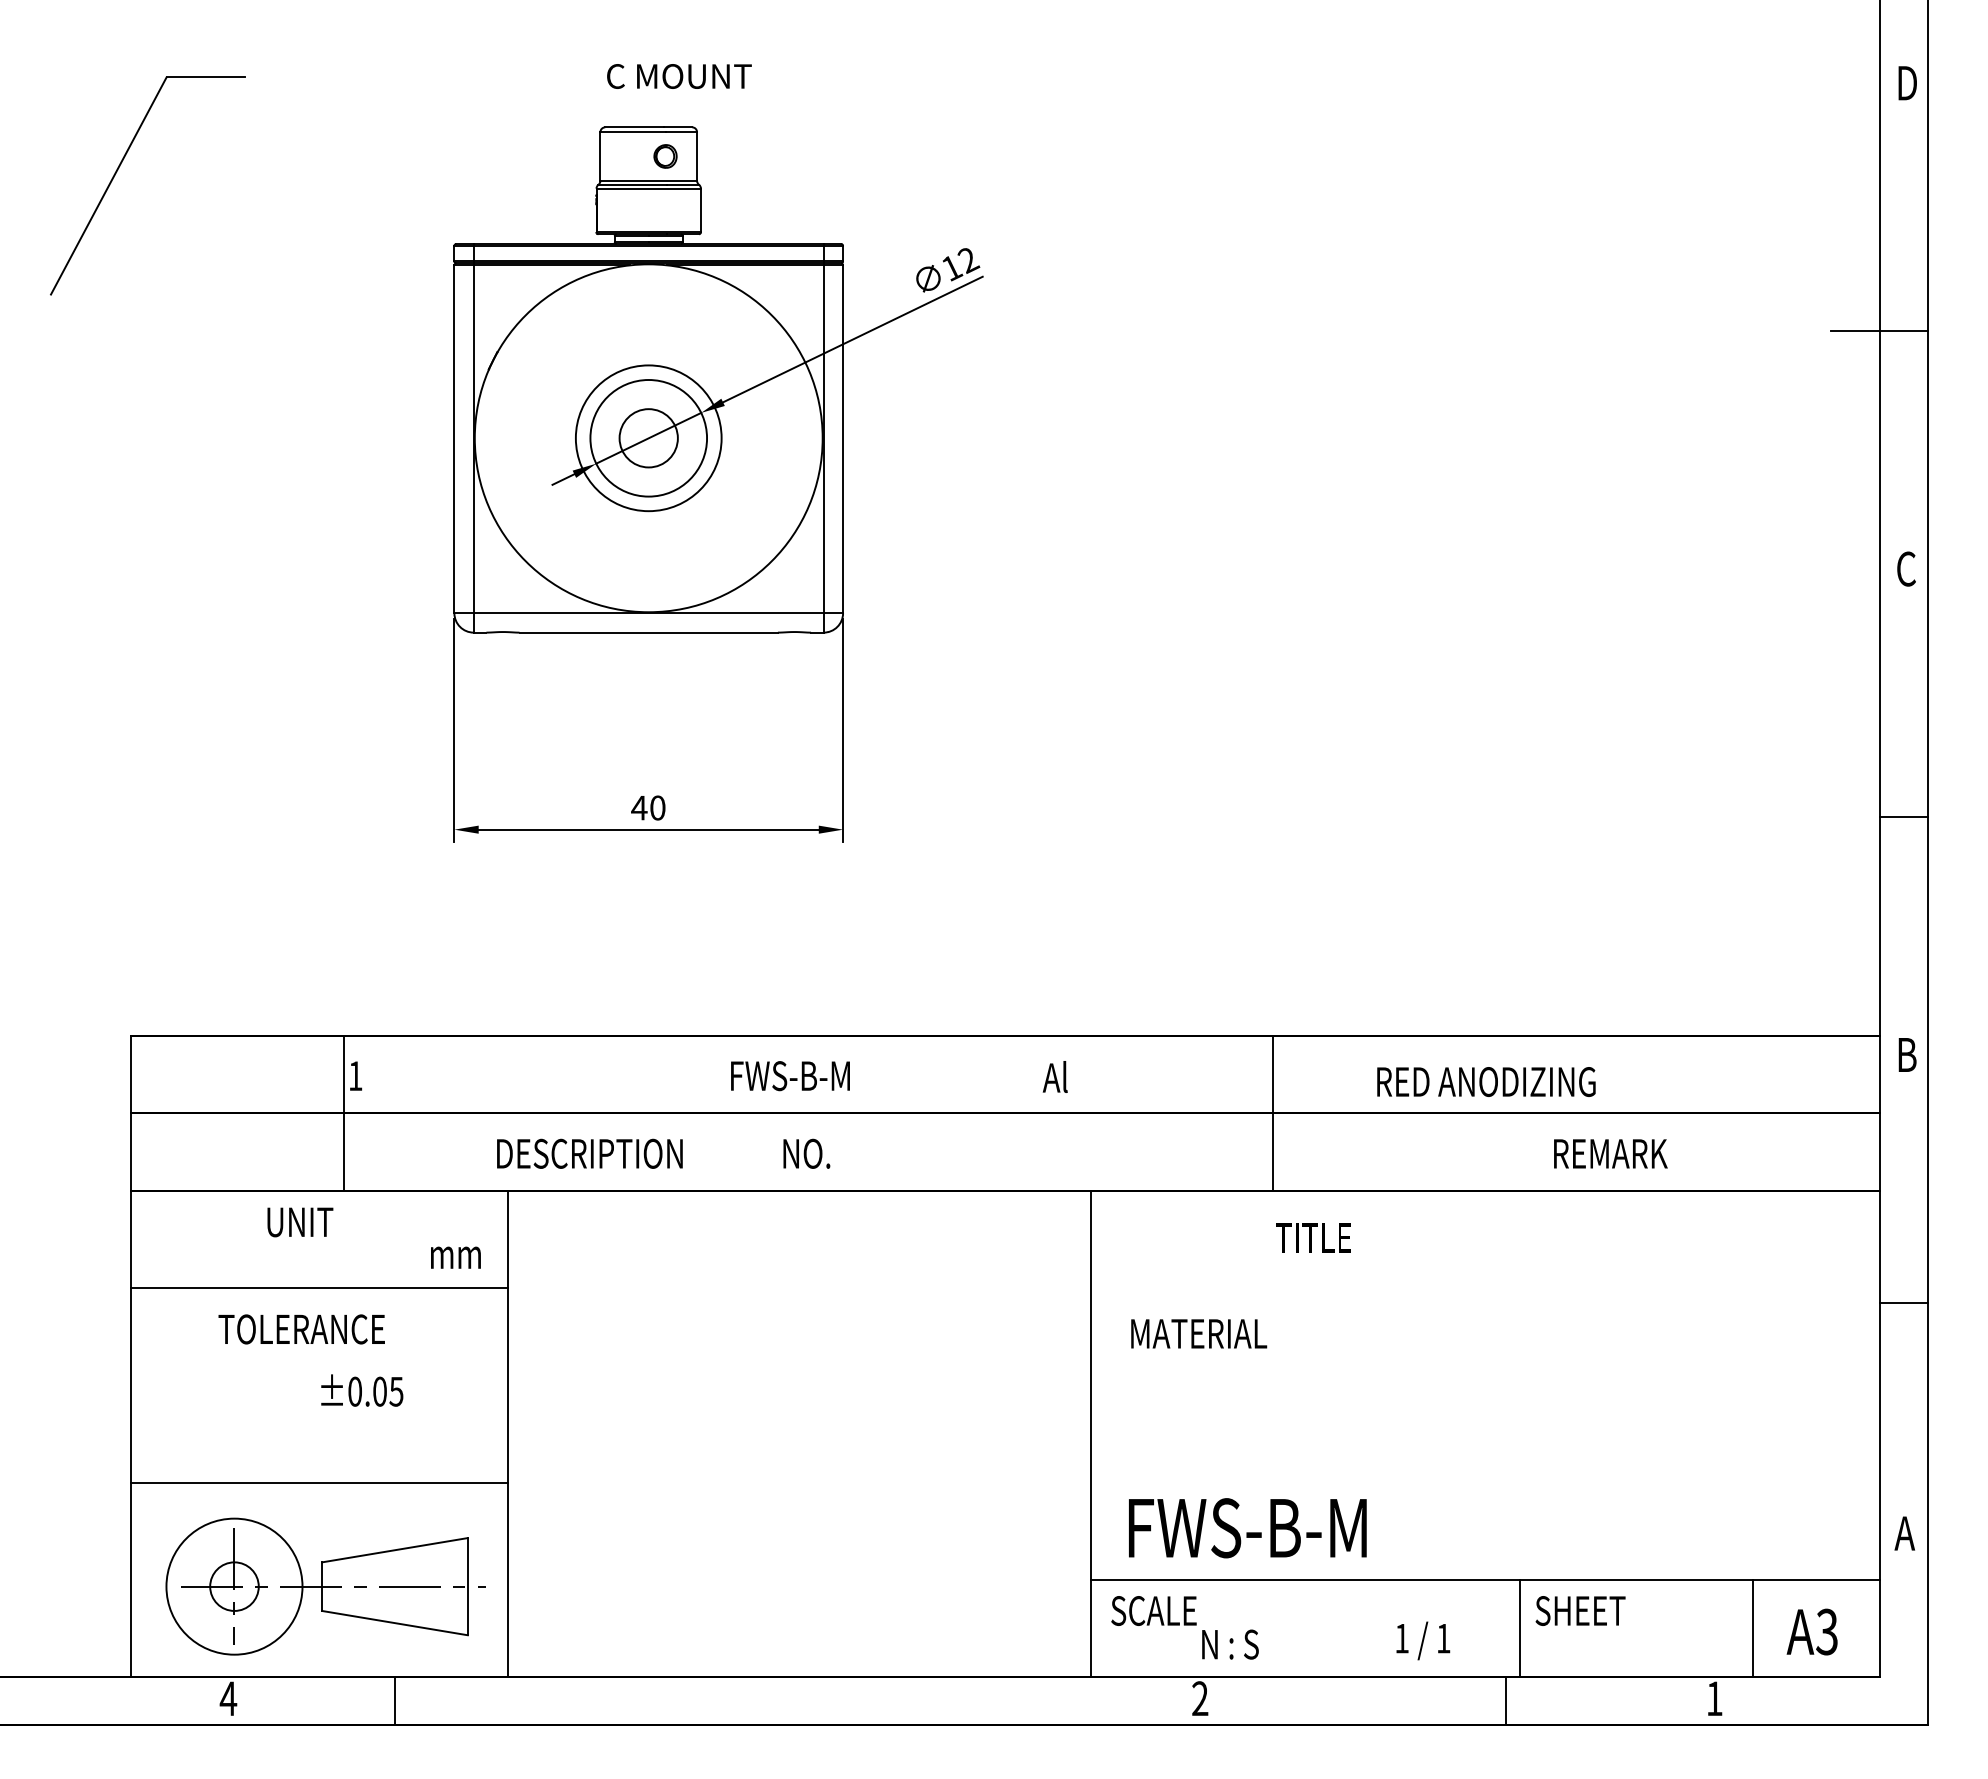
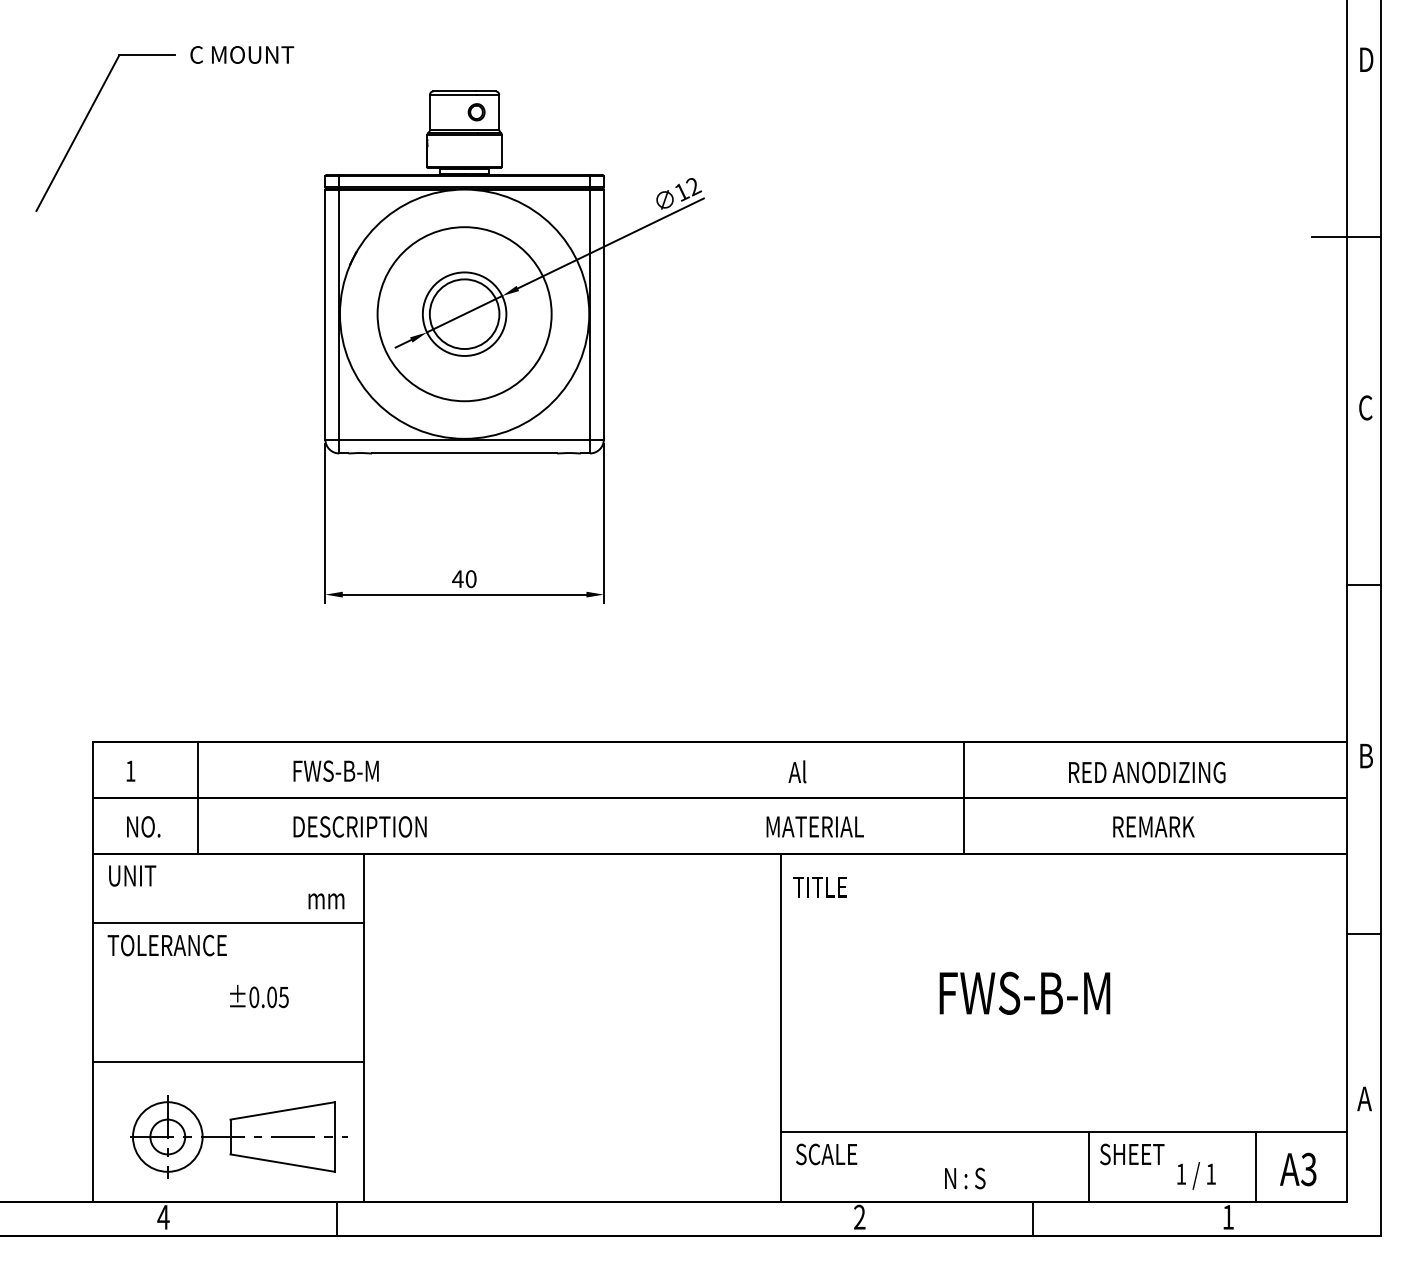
text: (679, 76) -> (242, 54), moved
circle: (648, 437) -> (464, 313), size x1.67
circle: (648, 437) -> (464, 313), size x1.67
text: (355, 1075) -> (130, 770), moved
text: (790, 1076) -> (336, 771), moved
text: (1054, 1076) -> (796, 771), moved
text: (1486, 1081) -> (1147, 772), moved
line: (344, 1113) -> (197, 797), moved
line: (1273, 1113) -> (963, 797), moved
text: (589, 1153) -> (359, 826), moved
text: (806, 1153) -> (143, 826), moved
text: (300, 1222) -> (132, 876), moved
text: (1313, 1237) -> (819, 886), moved
text: (301, 1329) -> (167, 945), moved
text: (1199, 1333) -> (815, 826), moved
text: (1247, 1528) -> (1024, 993), moved
circle: (234, 1586) -> (167, 1136), size x0.71
text: (1423, 1640) -> (1196, 1175), moved
text: (1230, 1644) -> (965, 1178), moved
line: (394, 1700) -> (336, 1218), moved
line: (1505, 1700) -> (1033, 1218), moved

